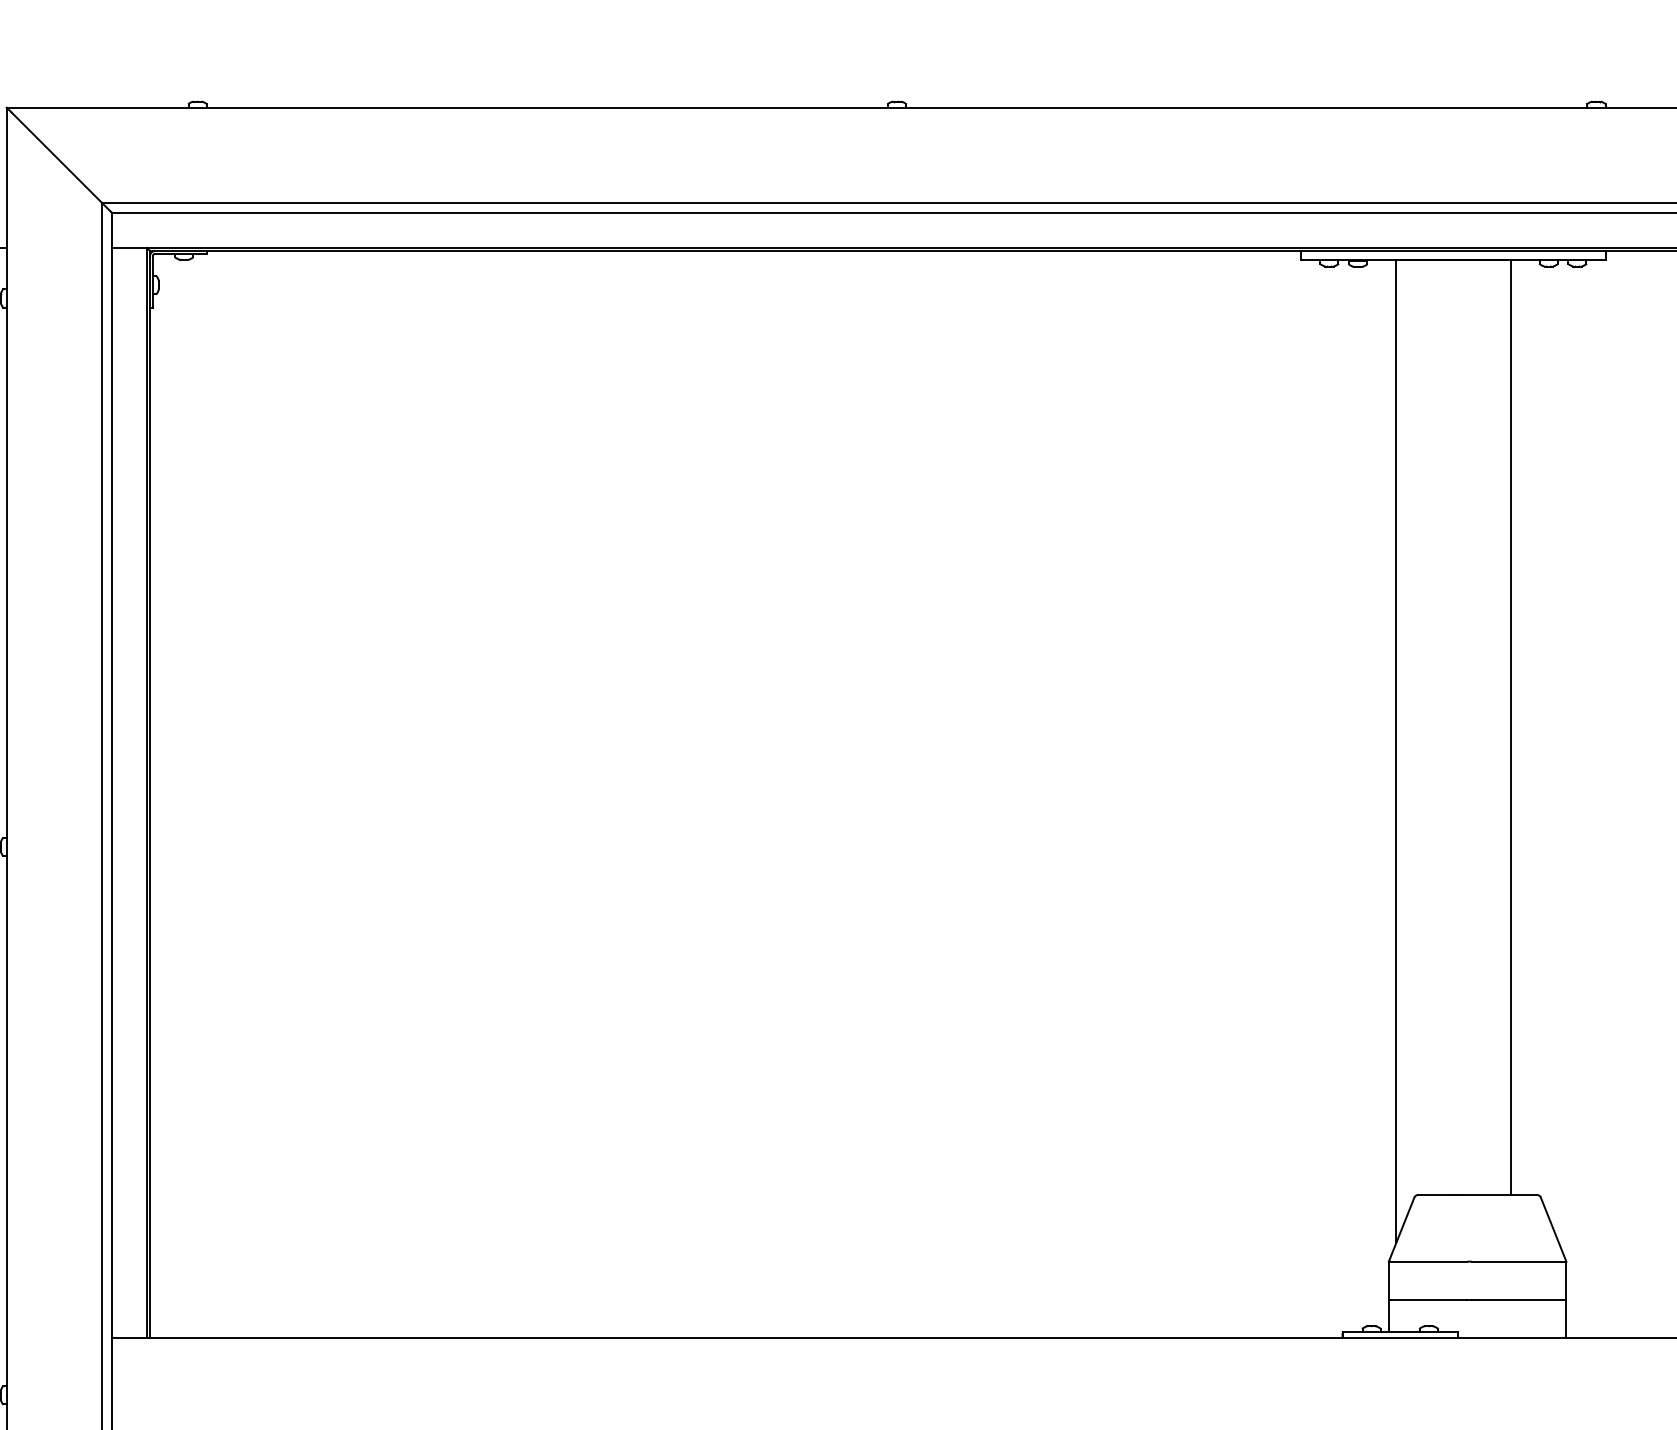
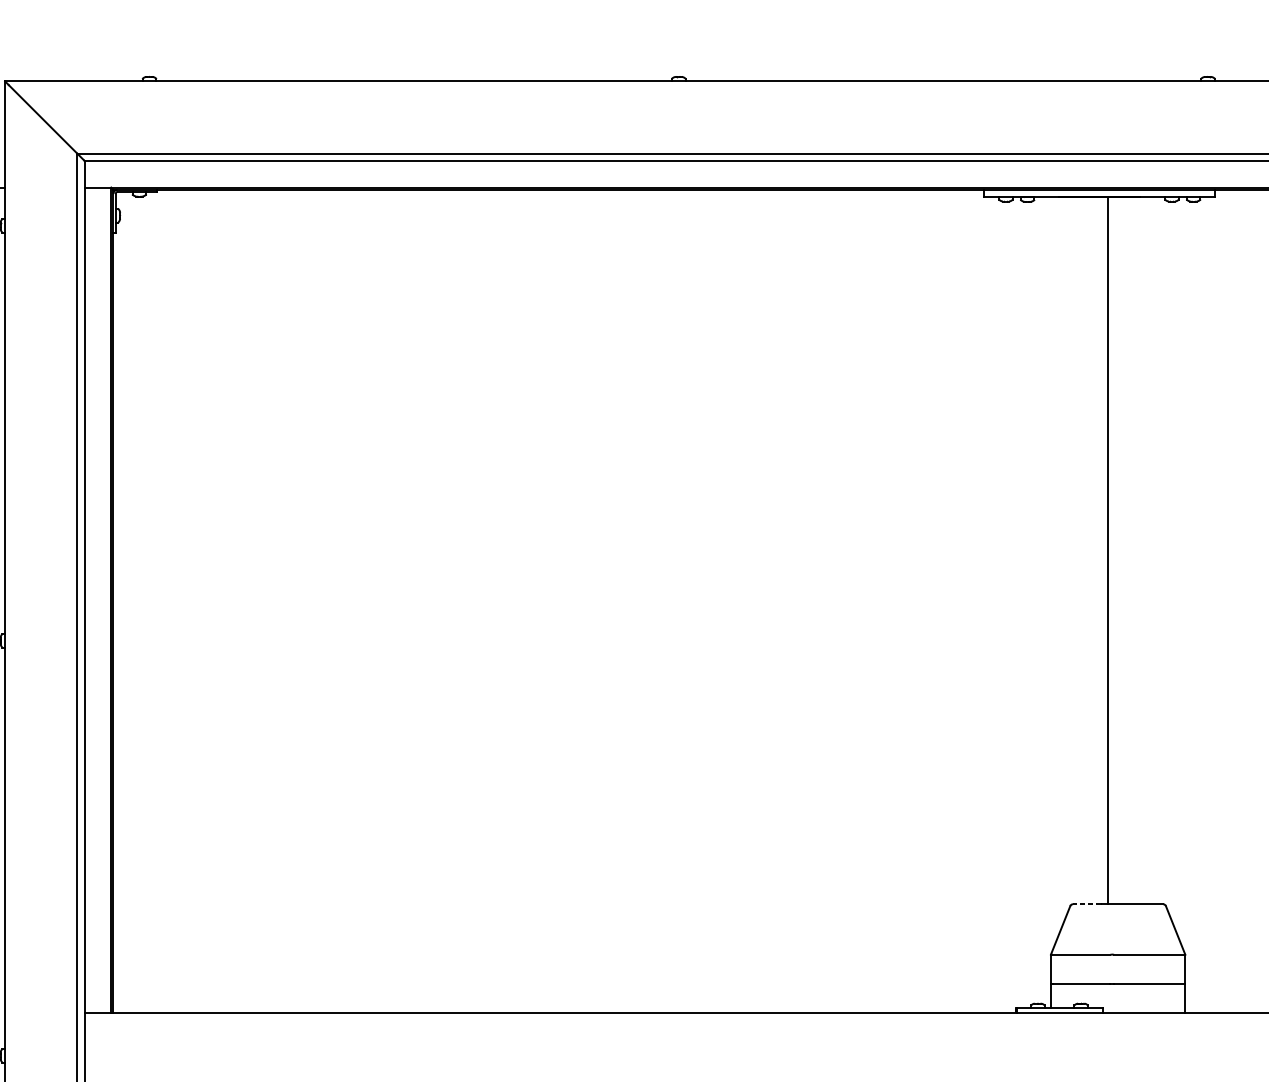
line: (1510, 727) -> (1107, 550), moved
line: (1396, 751) -> (1056, 568), removed
line: (1436, 1195) -> (1087, 904), solid -> dashed

